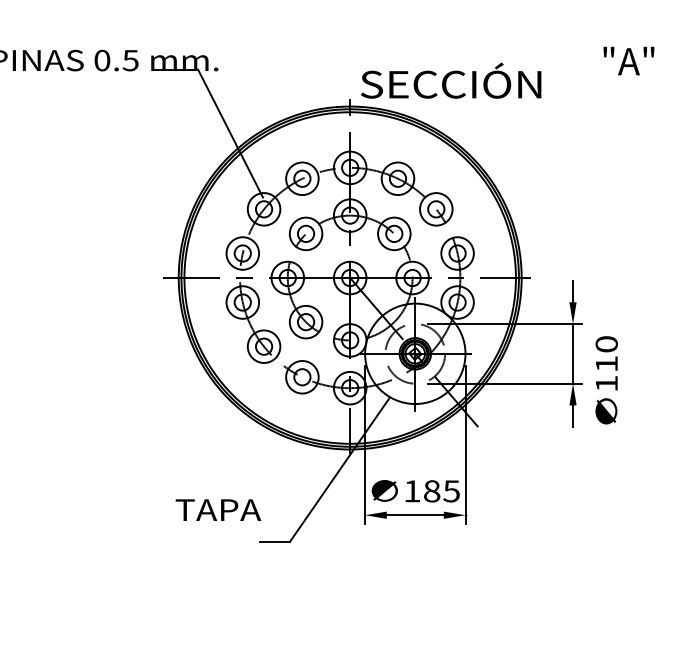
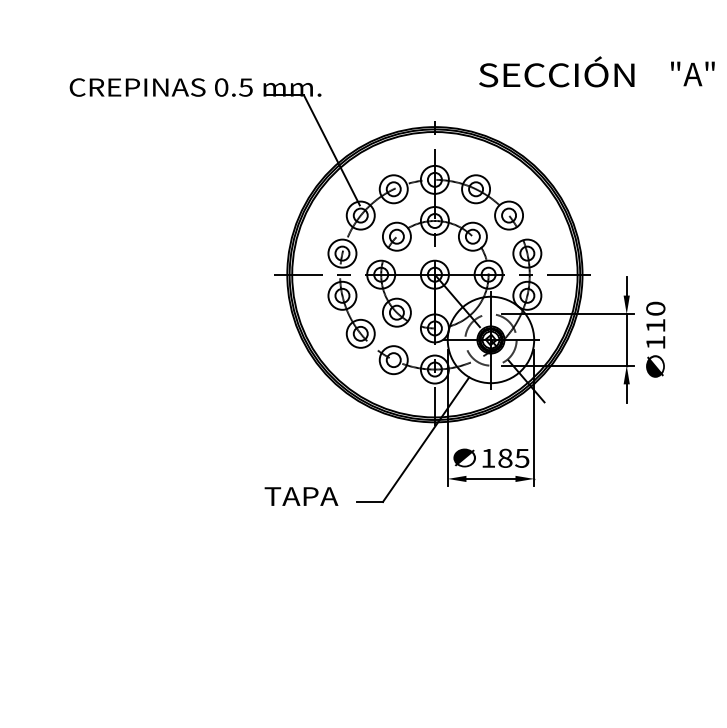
text: (628, 60) -> (692, 73), moved
text: (450, 80) -> (556, 71), moved
text: (606, 379) -> (655, 339), moved
text: (218, 510) -> (301, 496), moved

